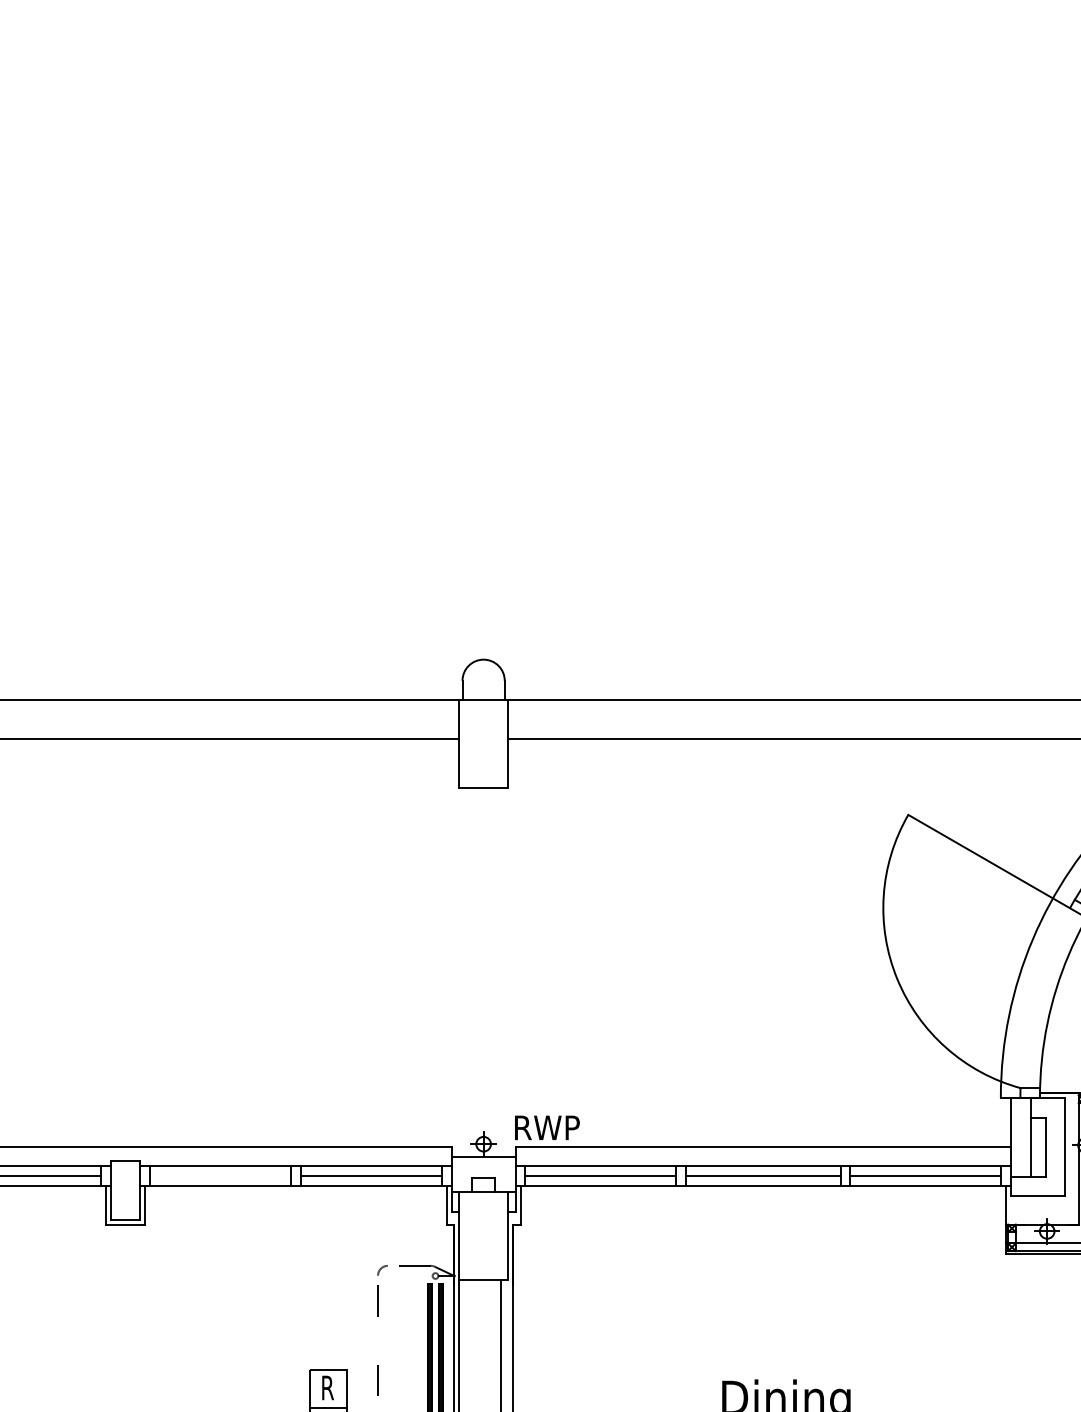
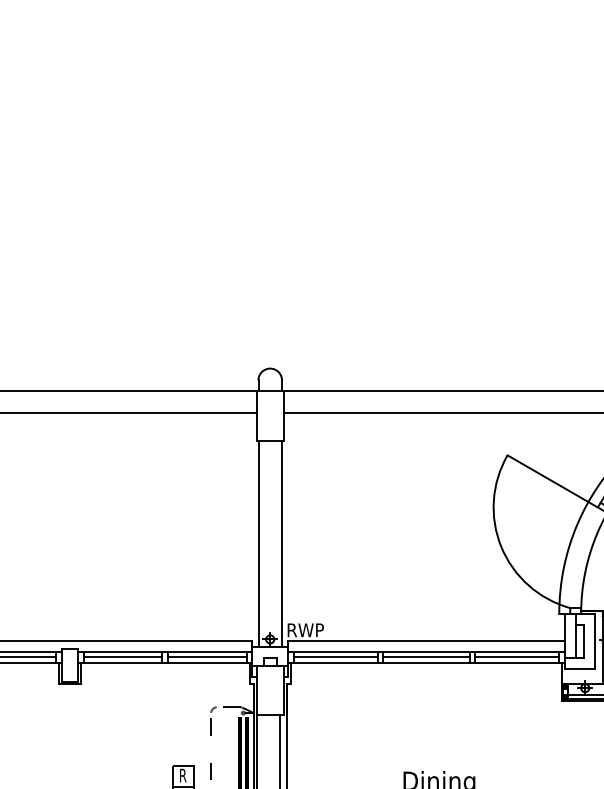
line: (462, 972) -> (258, 543), added
line: (505, 972) -> (282, 543), added
line: (219, 1176) -> (122, 657), added

